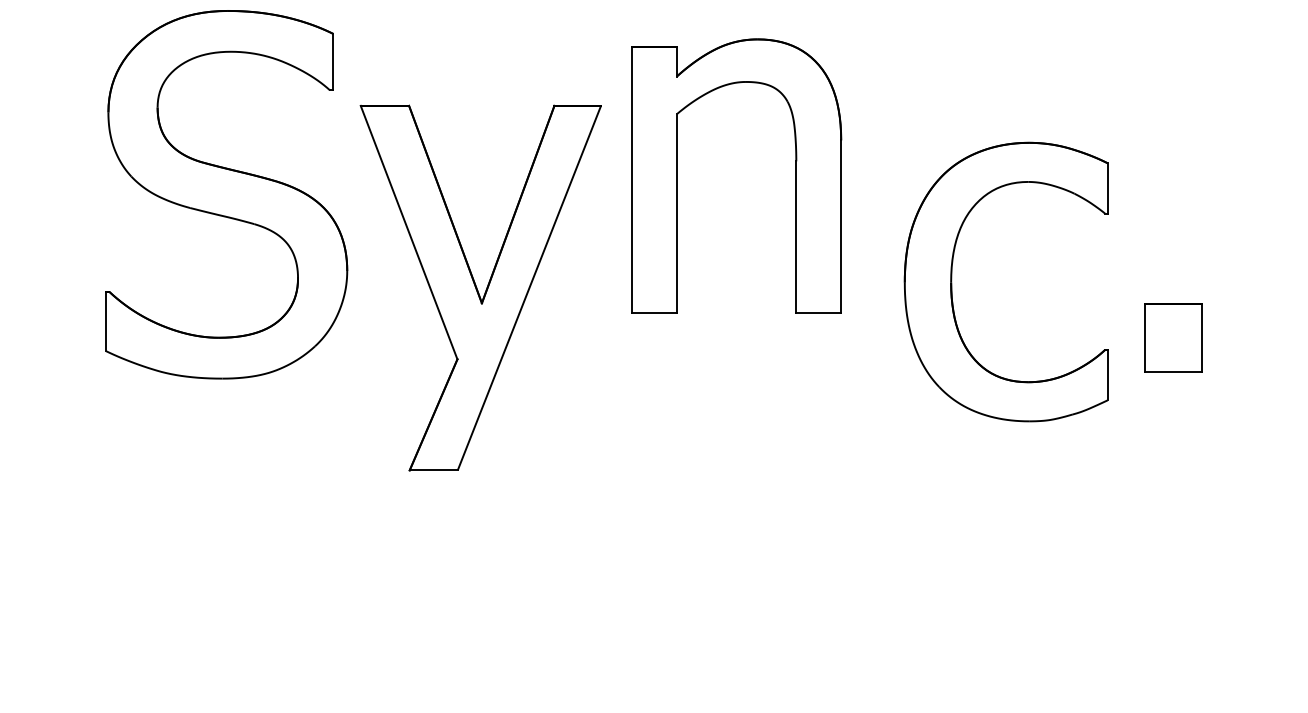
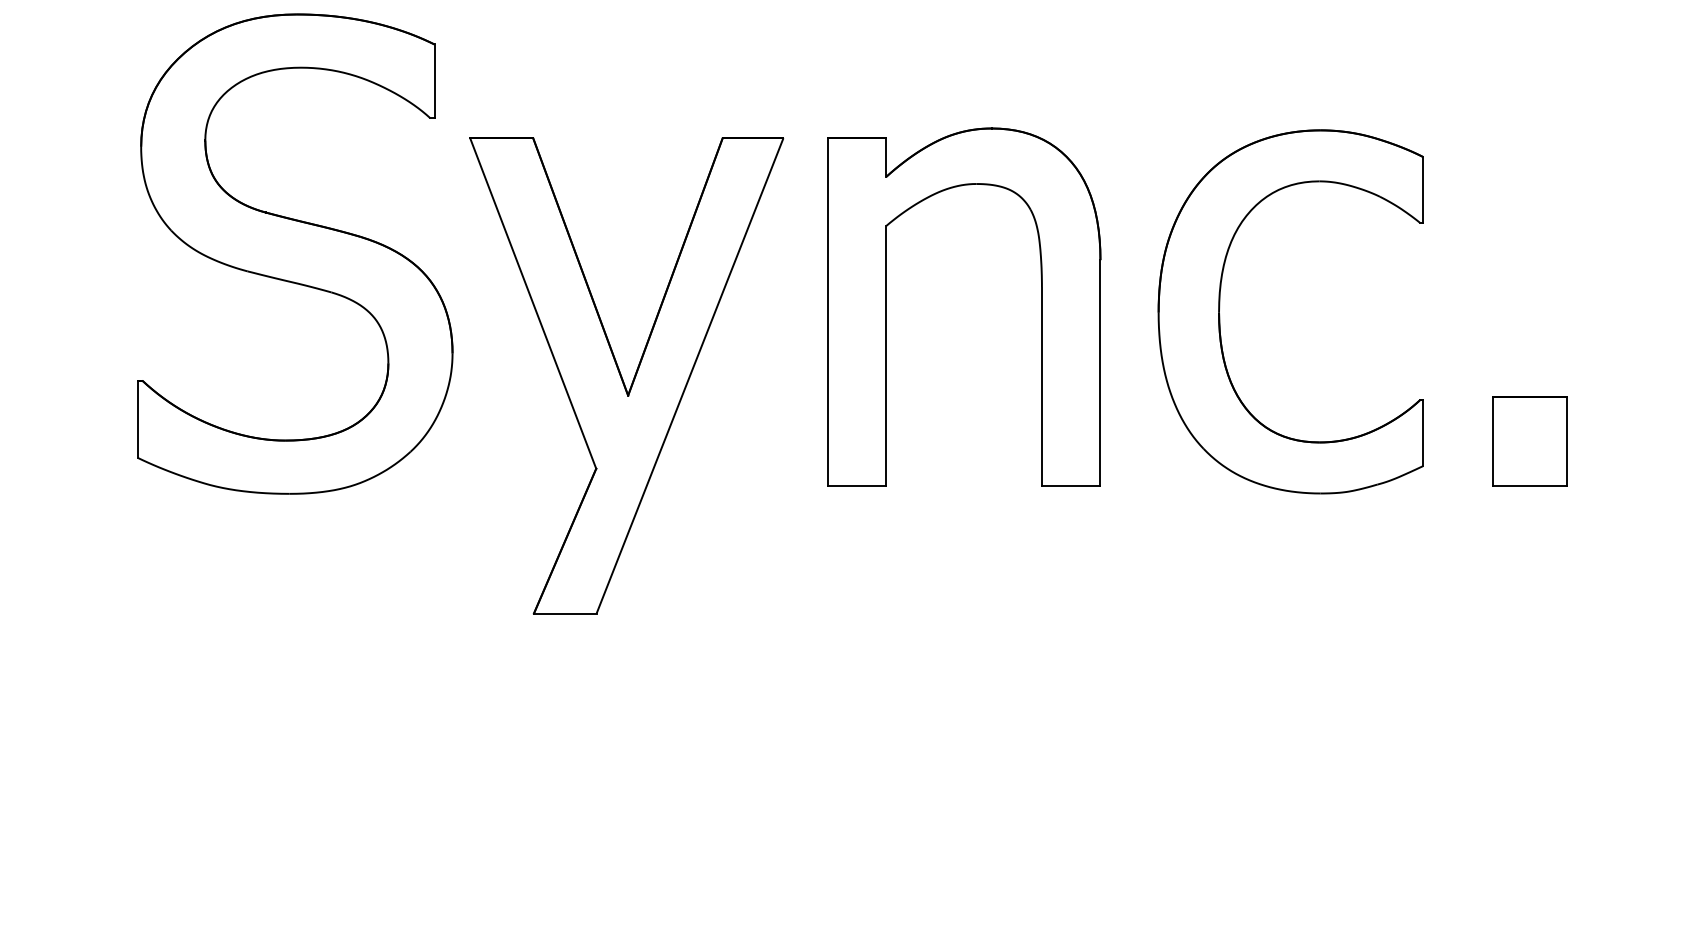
part: (677, 175) -> (887, 305), moved
part: (952, 281) -> (1220, 311), moved

